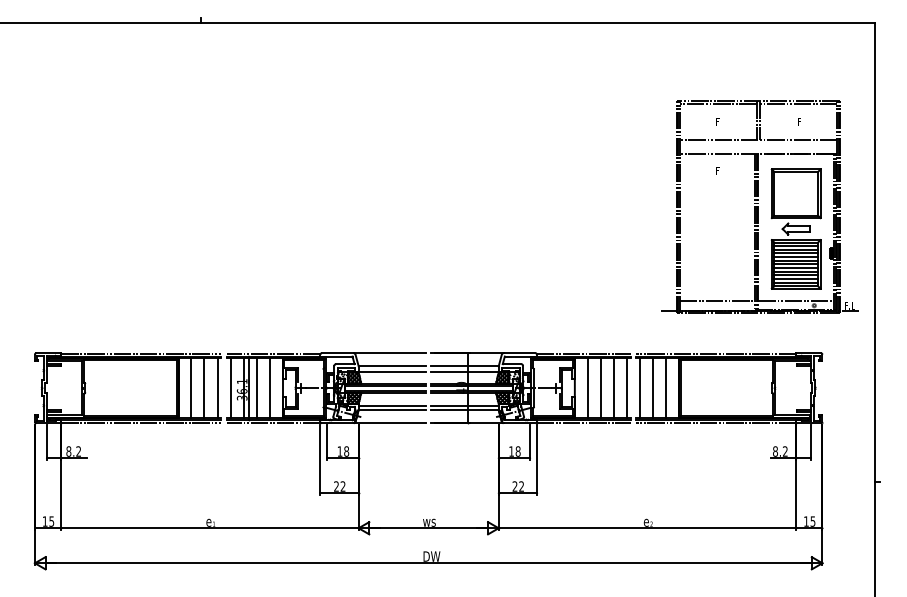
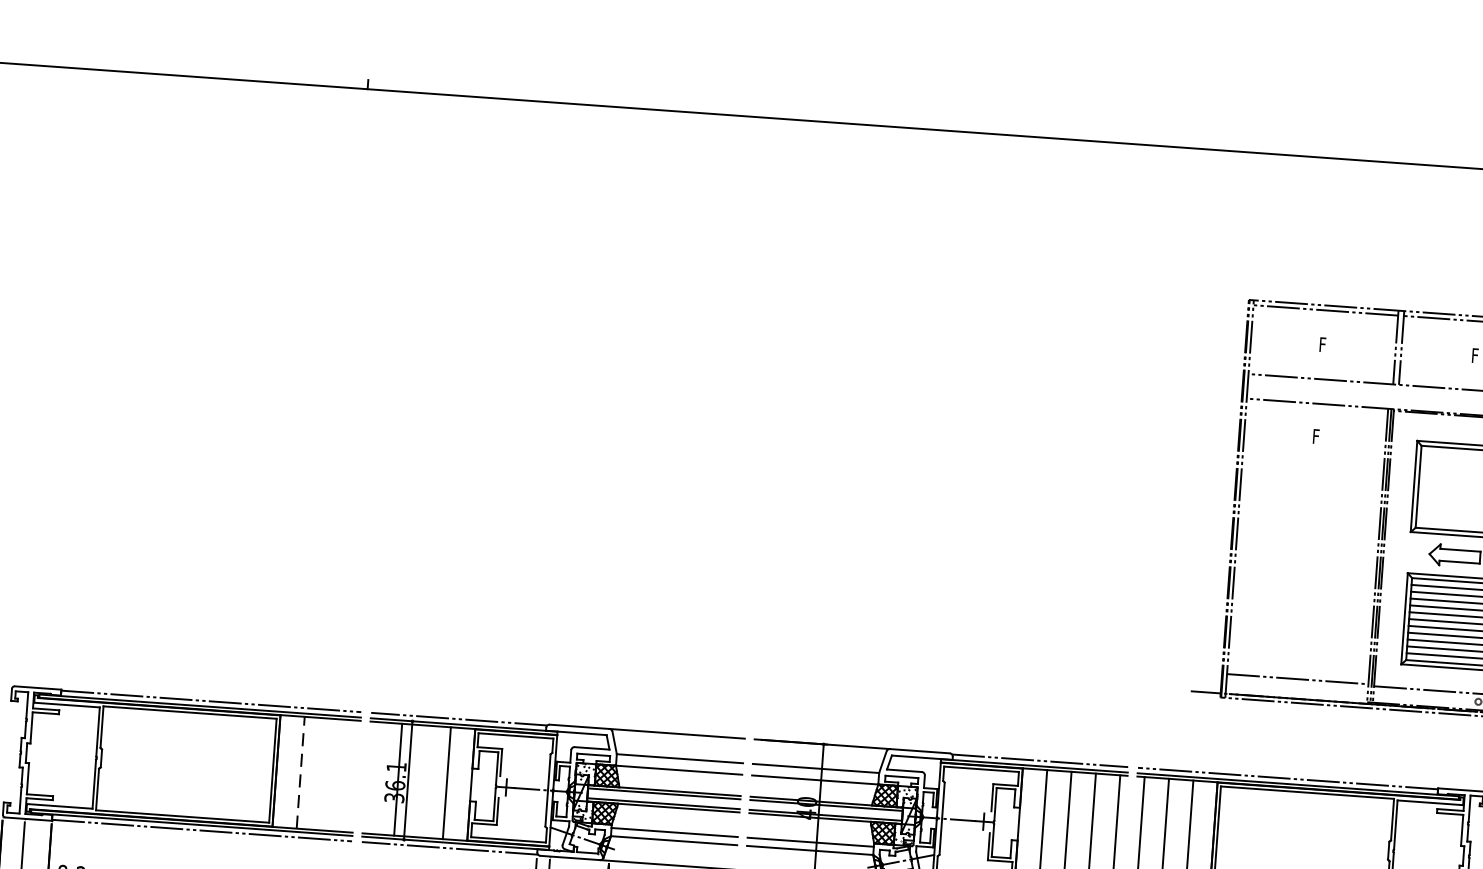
line: (191, 388) -> (300, 773), solid -> dashed
line: (204, 388) -> (325, 775), removed
line: (217, 388) -> (349, 776), removed
line: (230, 388) -> (373, 778), removed
line: (256, 388) -> (422, 781), removed

